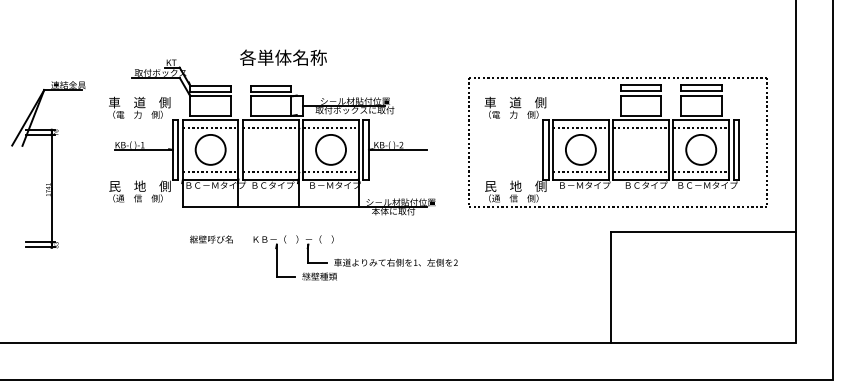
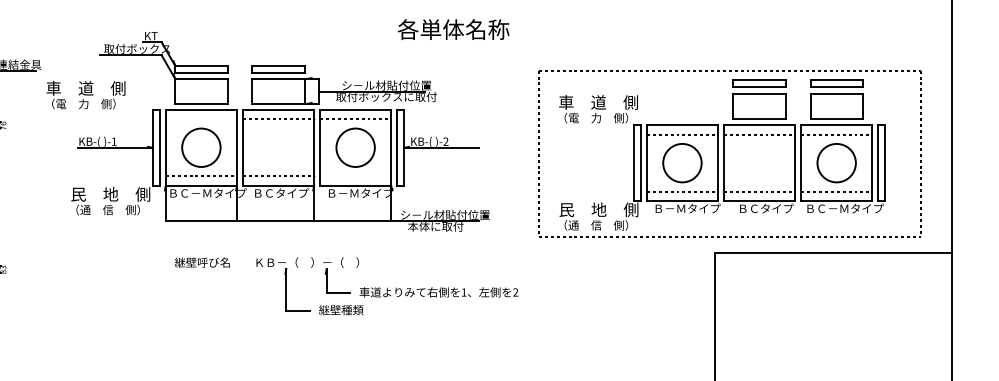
text: (283, 57) -> (453, 29), moved
text: (139, 107) -> (85, 94), moved
line: (210, 127) -> (201, 119), removed
part: (617, 142) -> (729, 153), moved
line: (330, 172) -> (354, 176), removed

